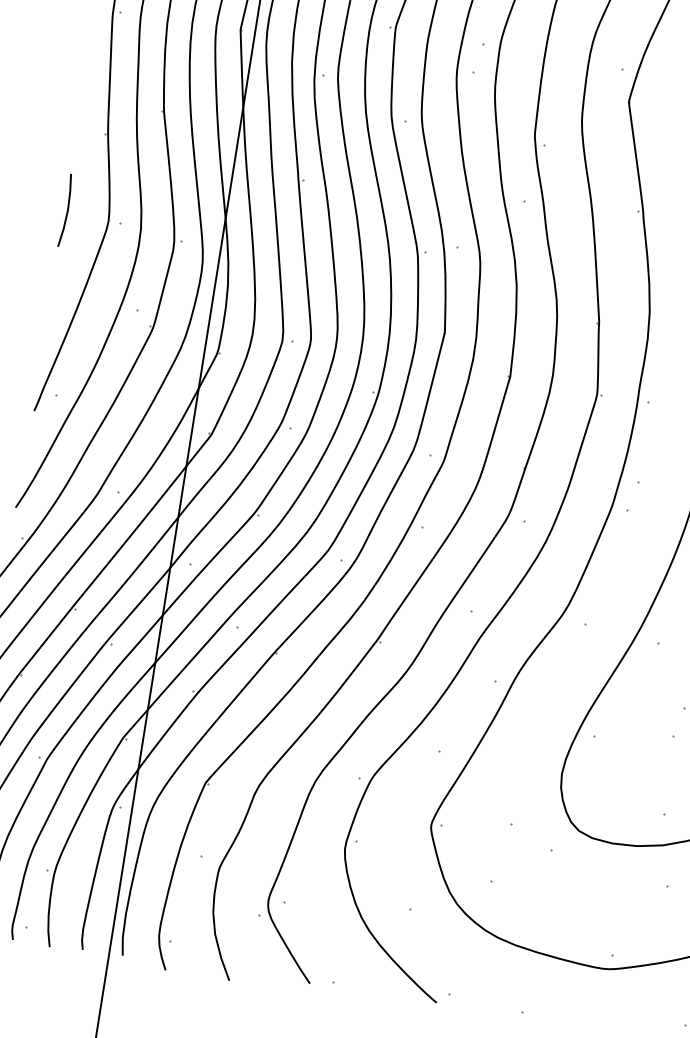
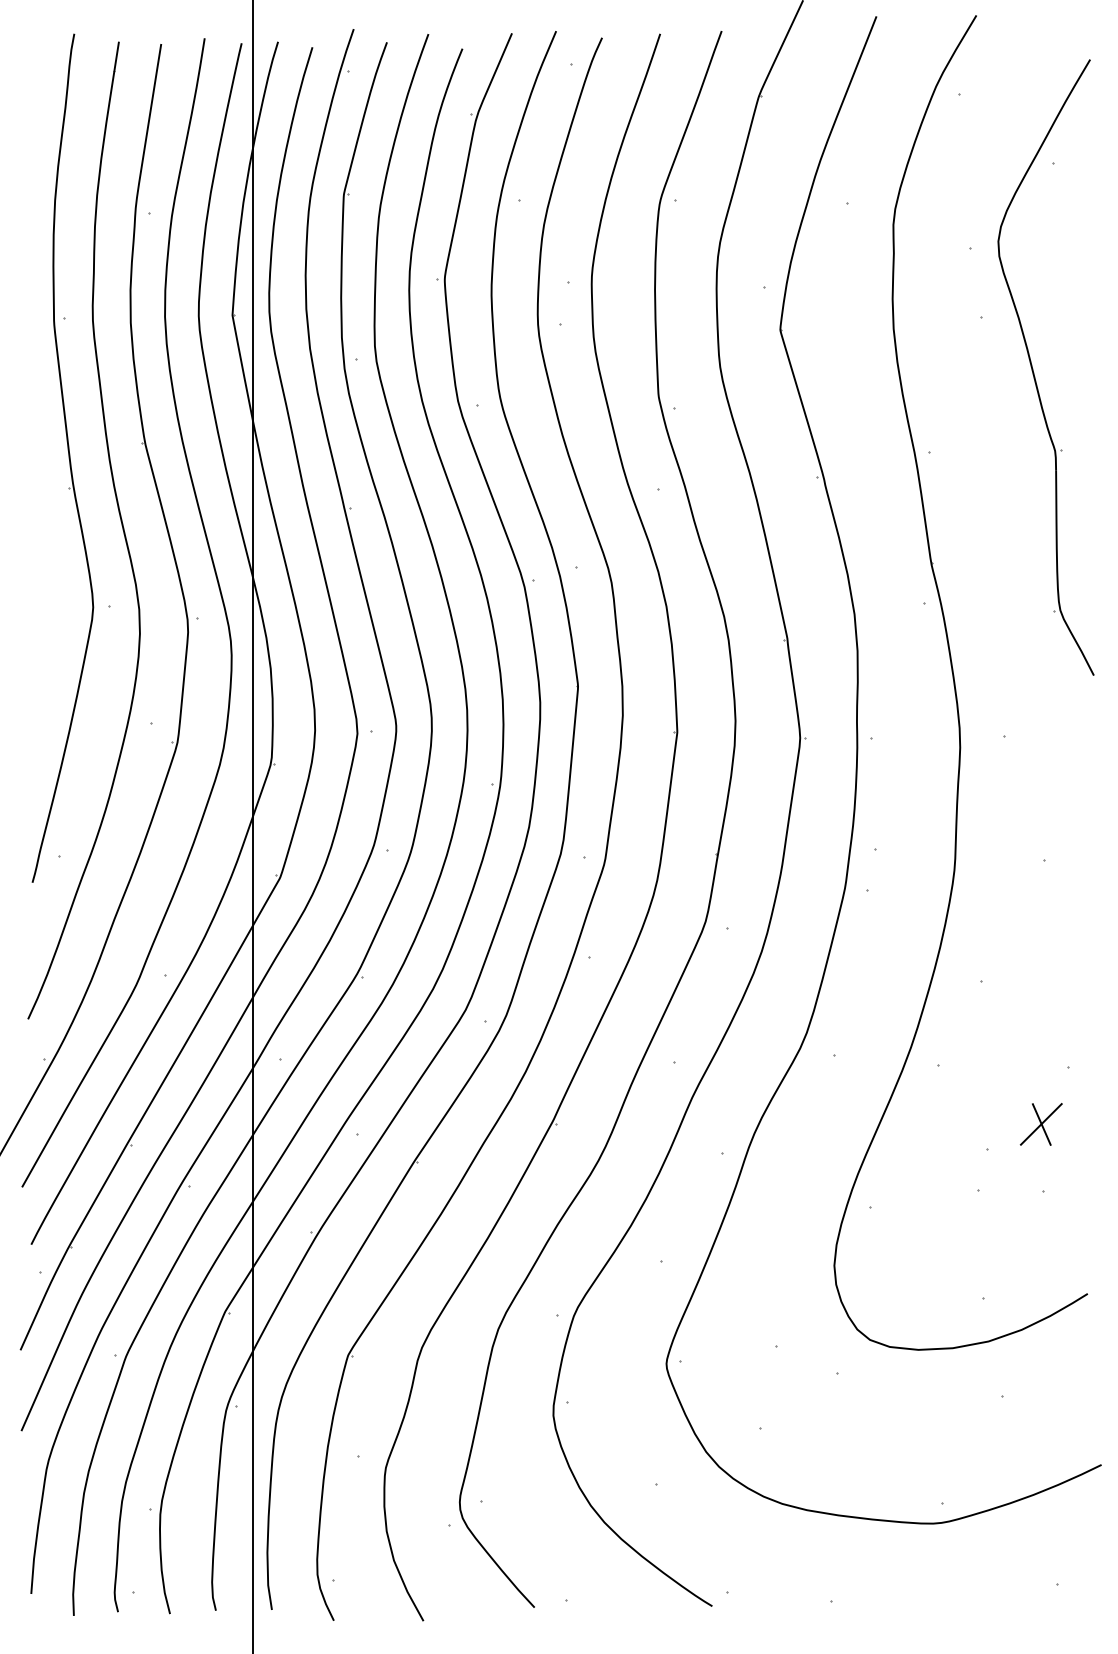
line: (67, 210) -> (34, 600), removed

